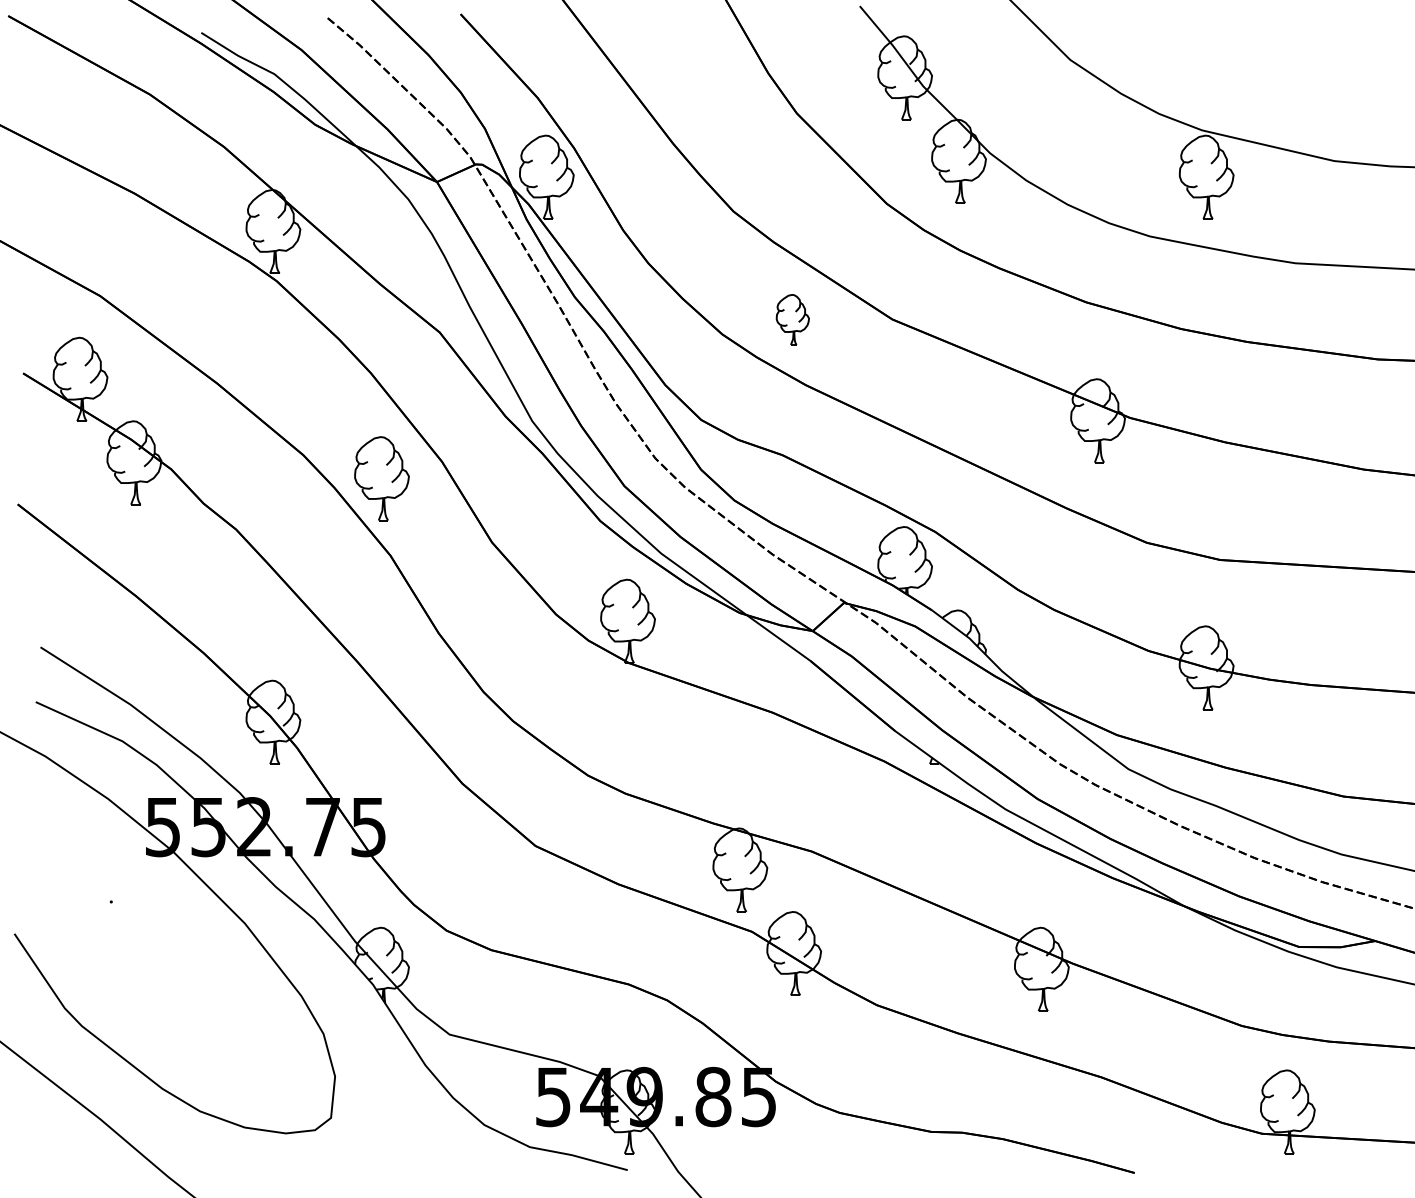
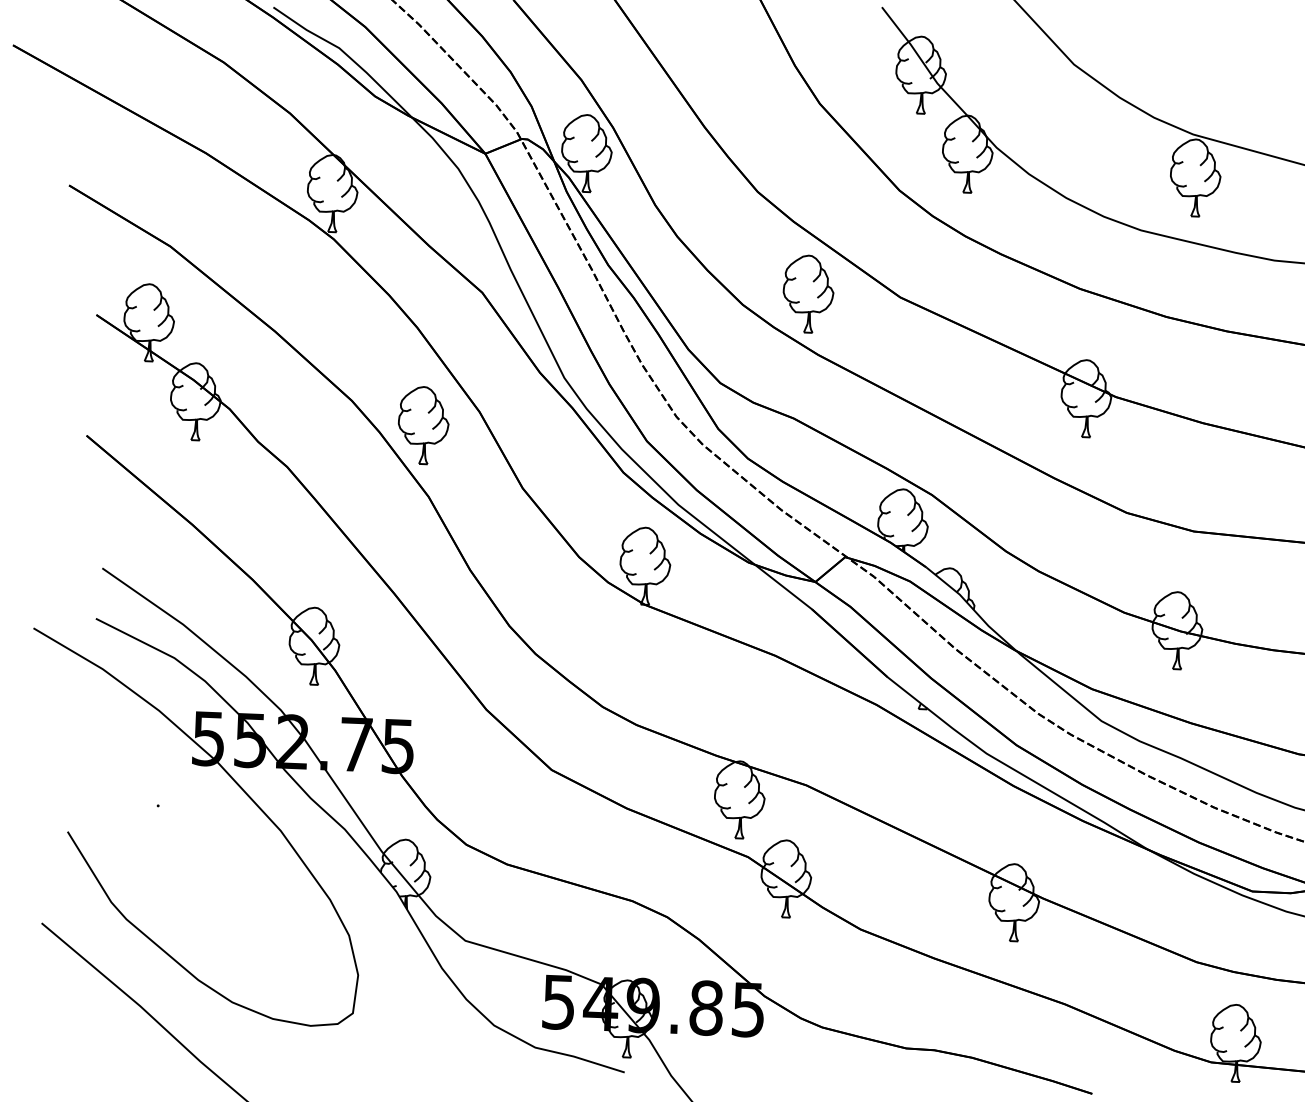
part: (792, 319) -> (808, 293), size x1.67

